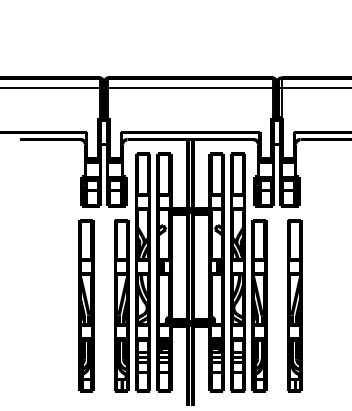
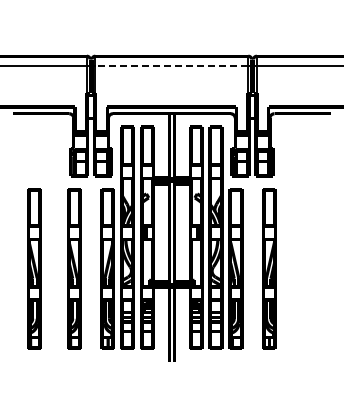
line: (190, 87) -> (171, 65), solid -> dashed
part: (43, 305) -> (34, 268), added

